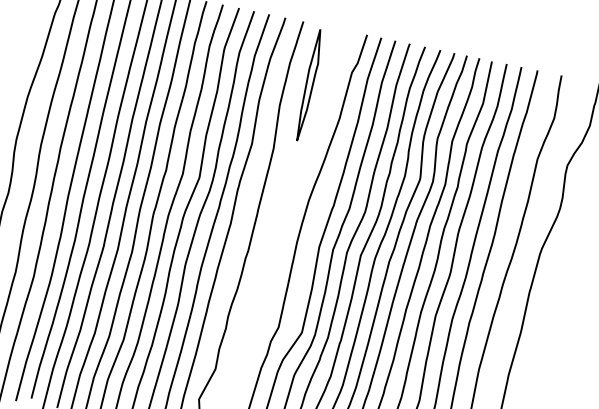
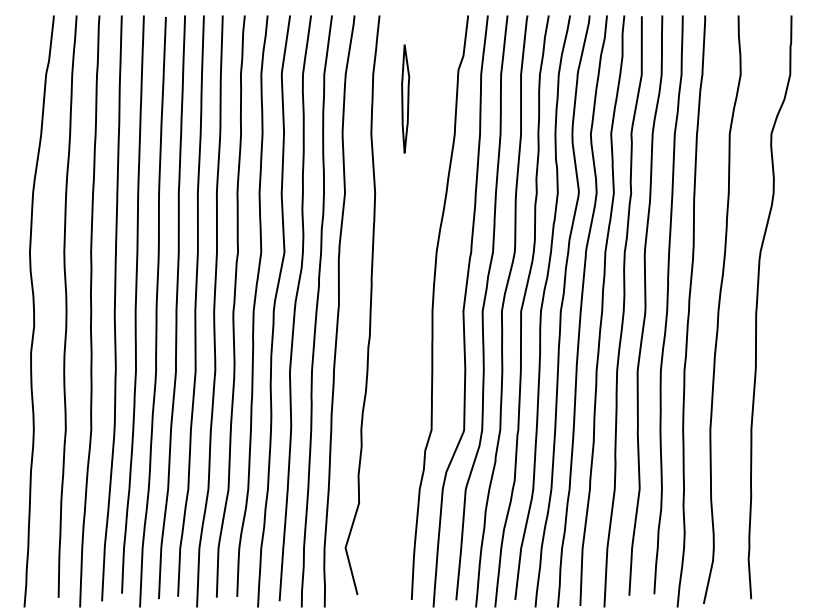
part: (309, 85) -> (405, 98), size x0.7

